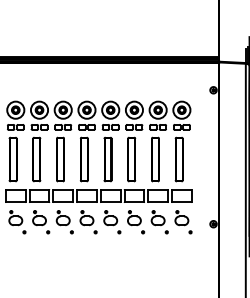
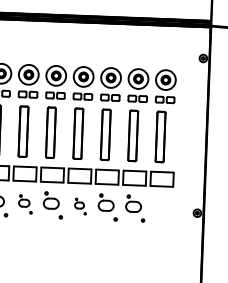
part: (64, 222) -> (25, 204), size x0.7
part: (112, 222) -> (80, 206), size x0.6
part: (183, 222) -> (162, 209), removed

